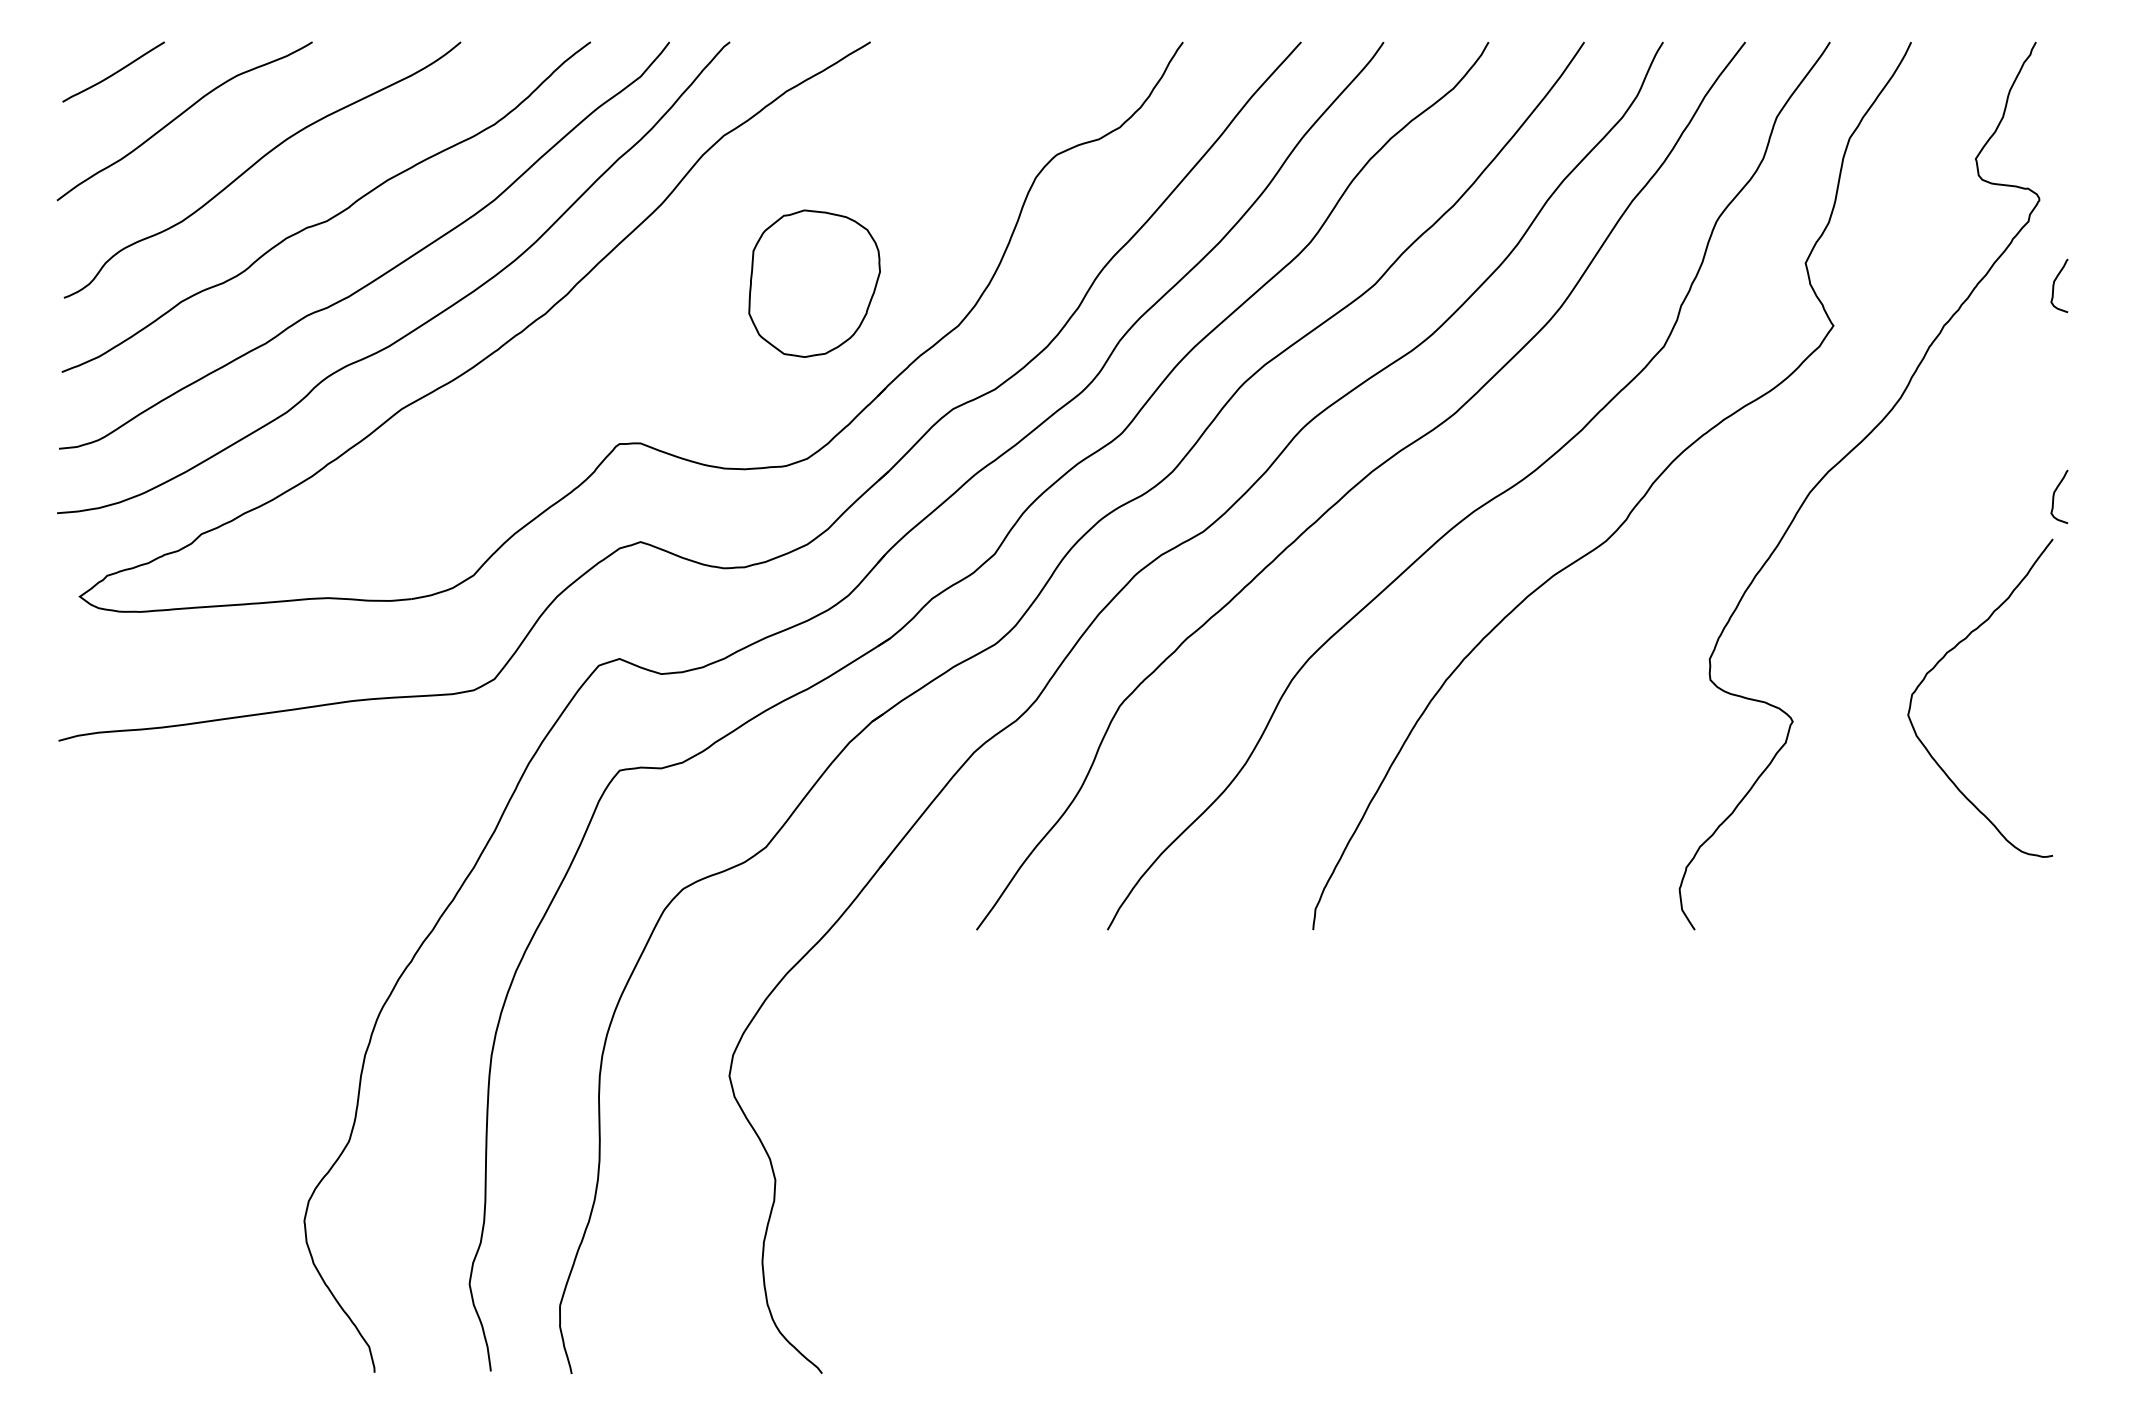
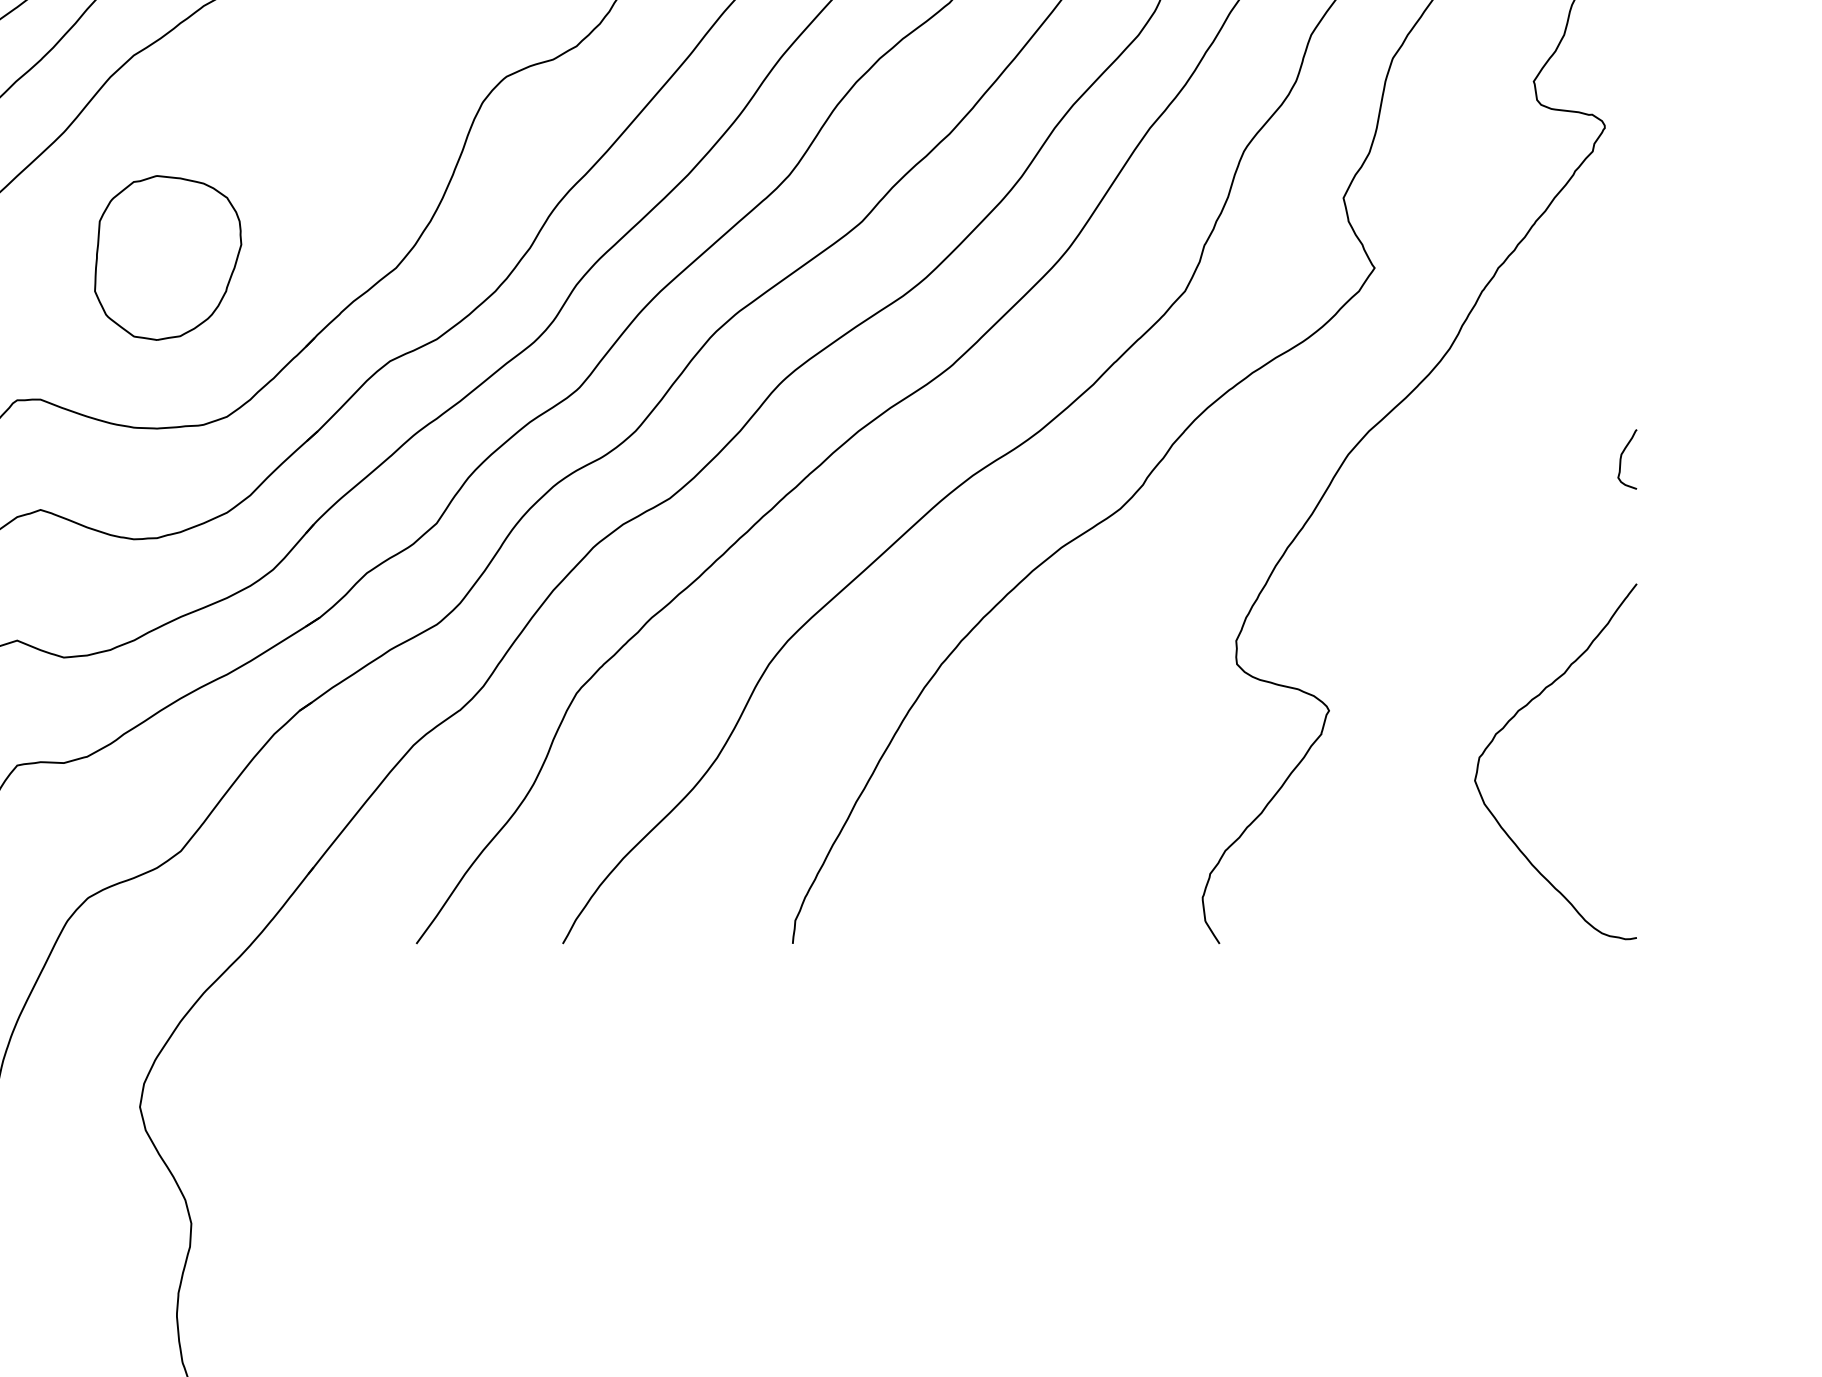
part: (814, 283) -> (168, 257), moved
curve: (2054, 285) -> (1621, 223), removed
curve: (1942, 659) -> (1513, 718), moved

